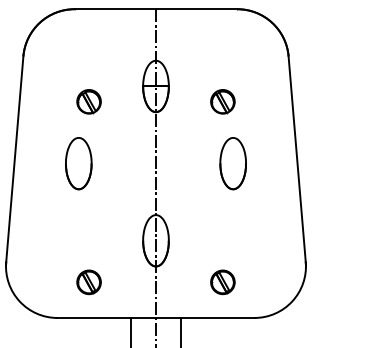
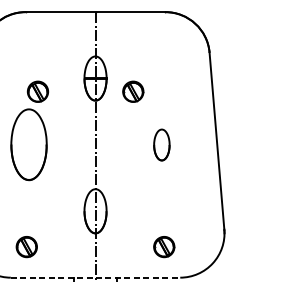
part: (222, 101) -> (132, 91), moved
part: (78, 163) -> (28, 144), size x1.6
part: (232, 163) -> (161, 144), size x0.7
part: (88, 282) -> (26, 247), moved
part: (222, 282) -> (163, 247), moved
line: (156, 317) -> (95, 277), solid -> dashed

